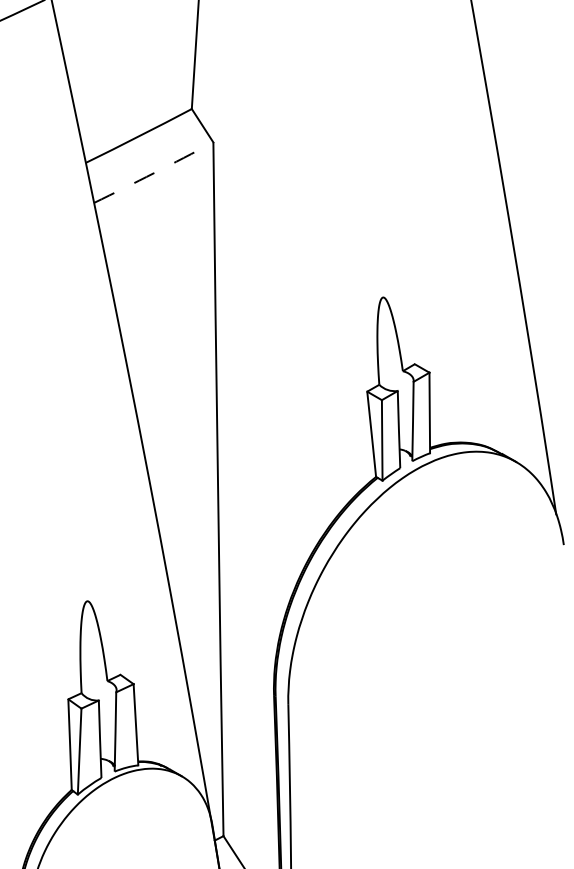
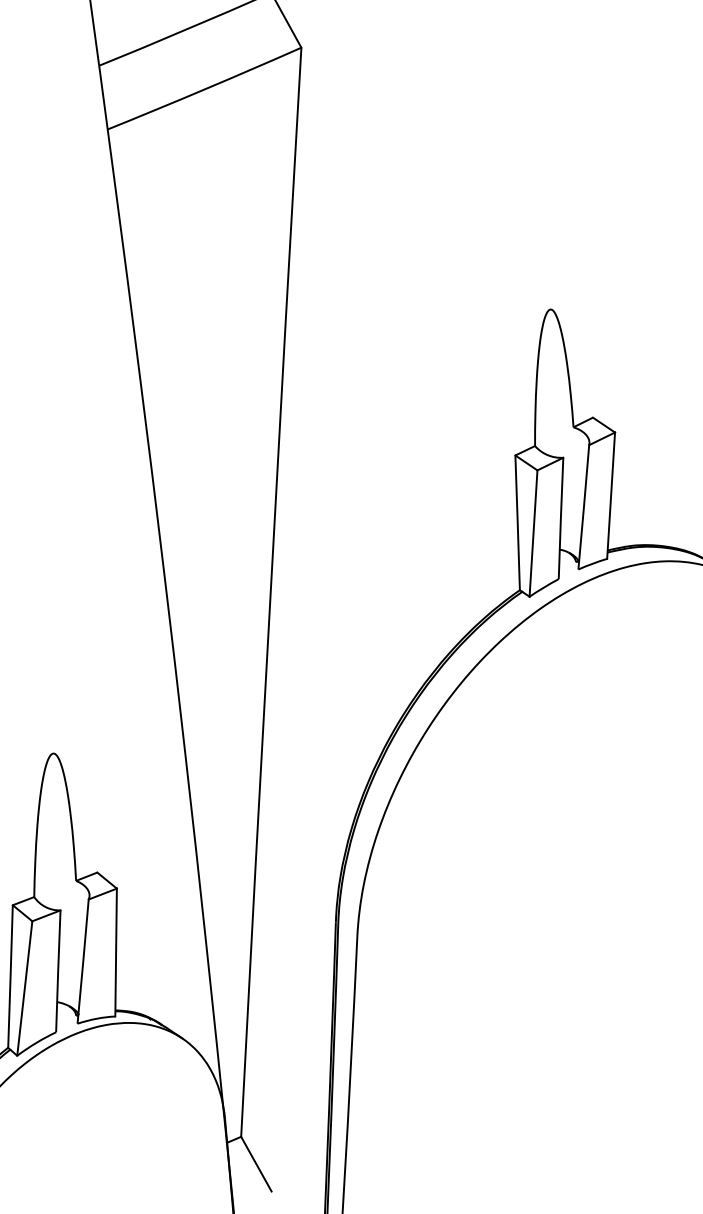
arc: (154, 173) -> (205, 89), dashed -> solid

